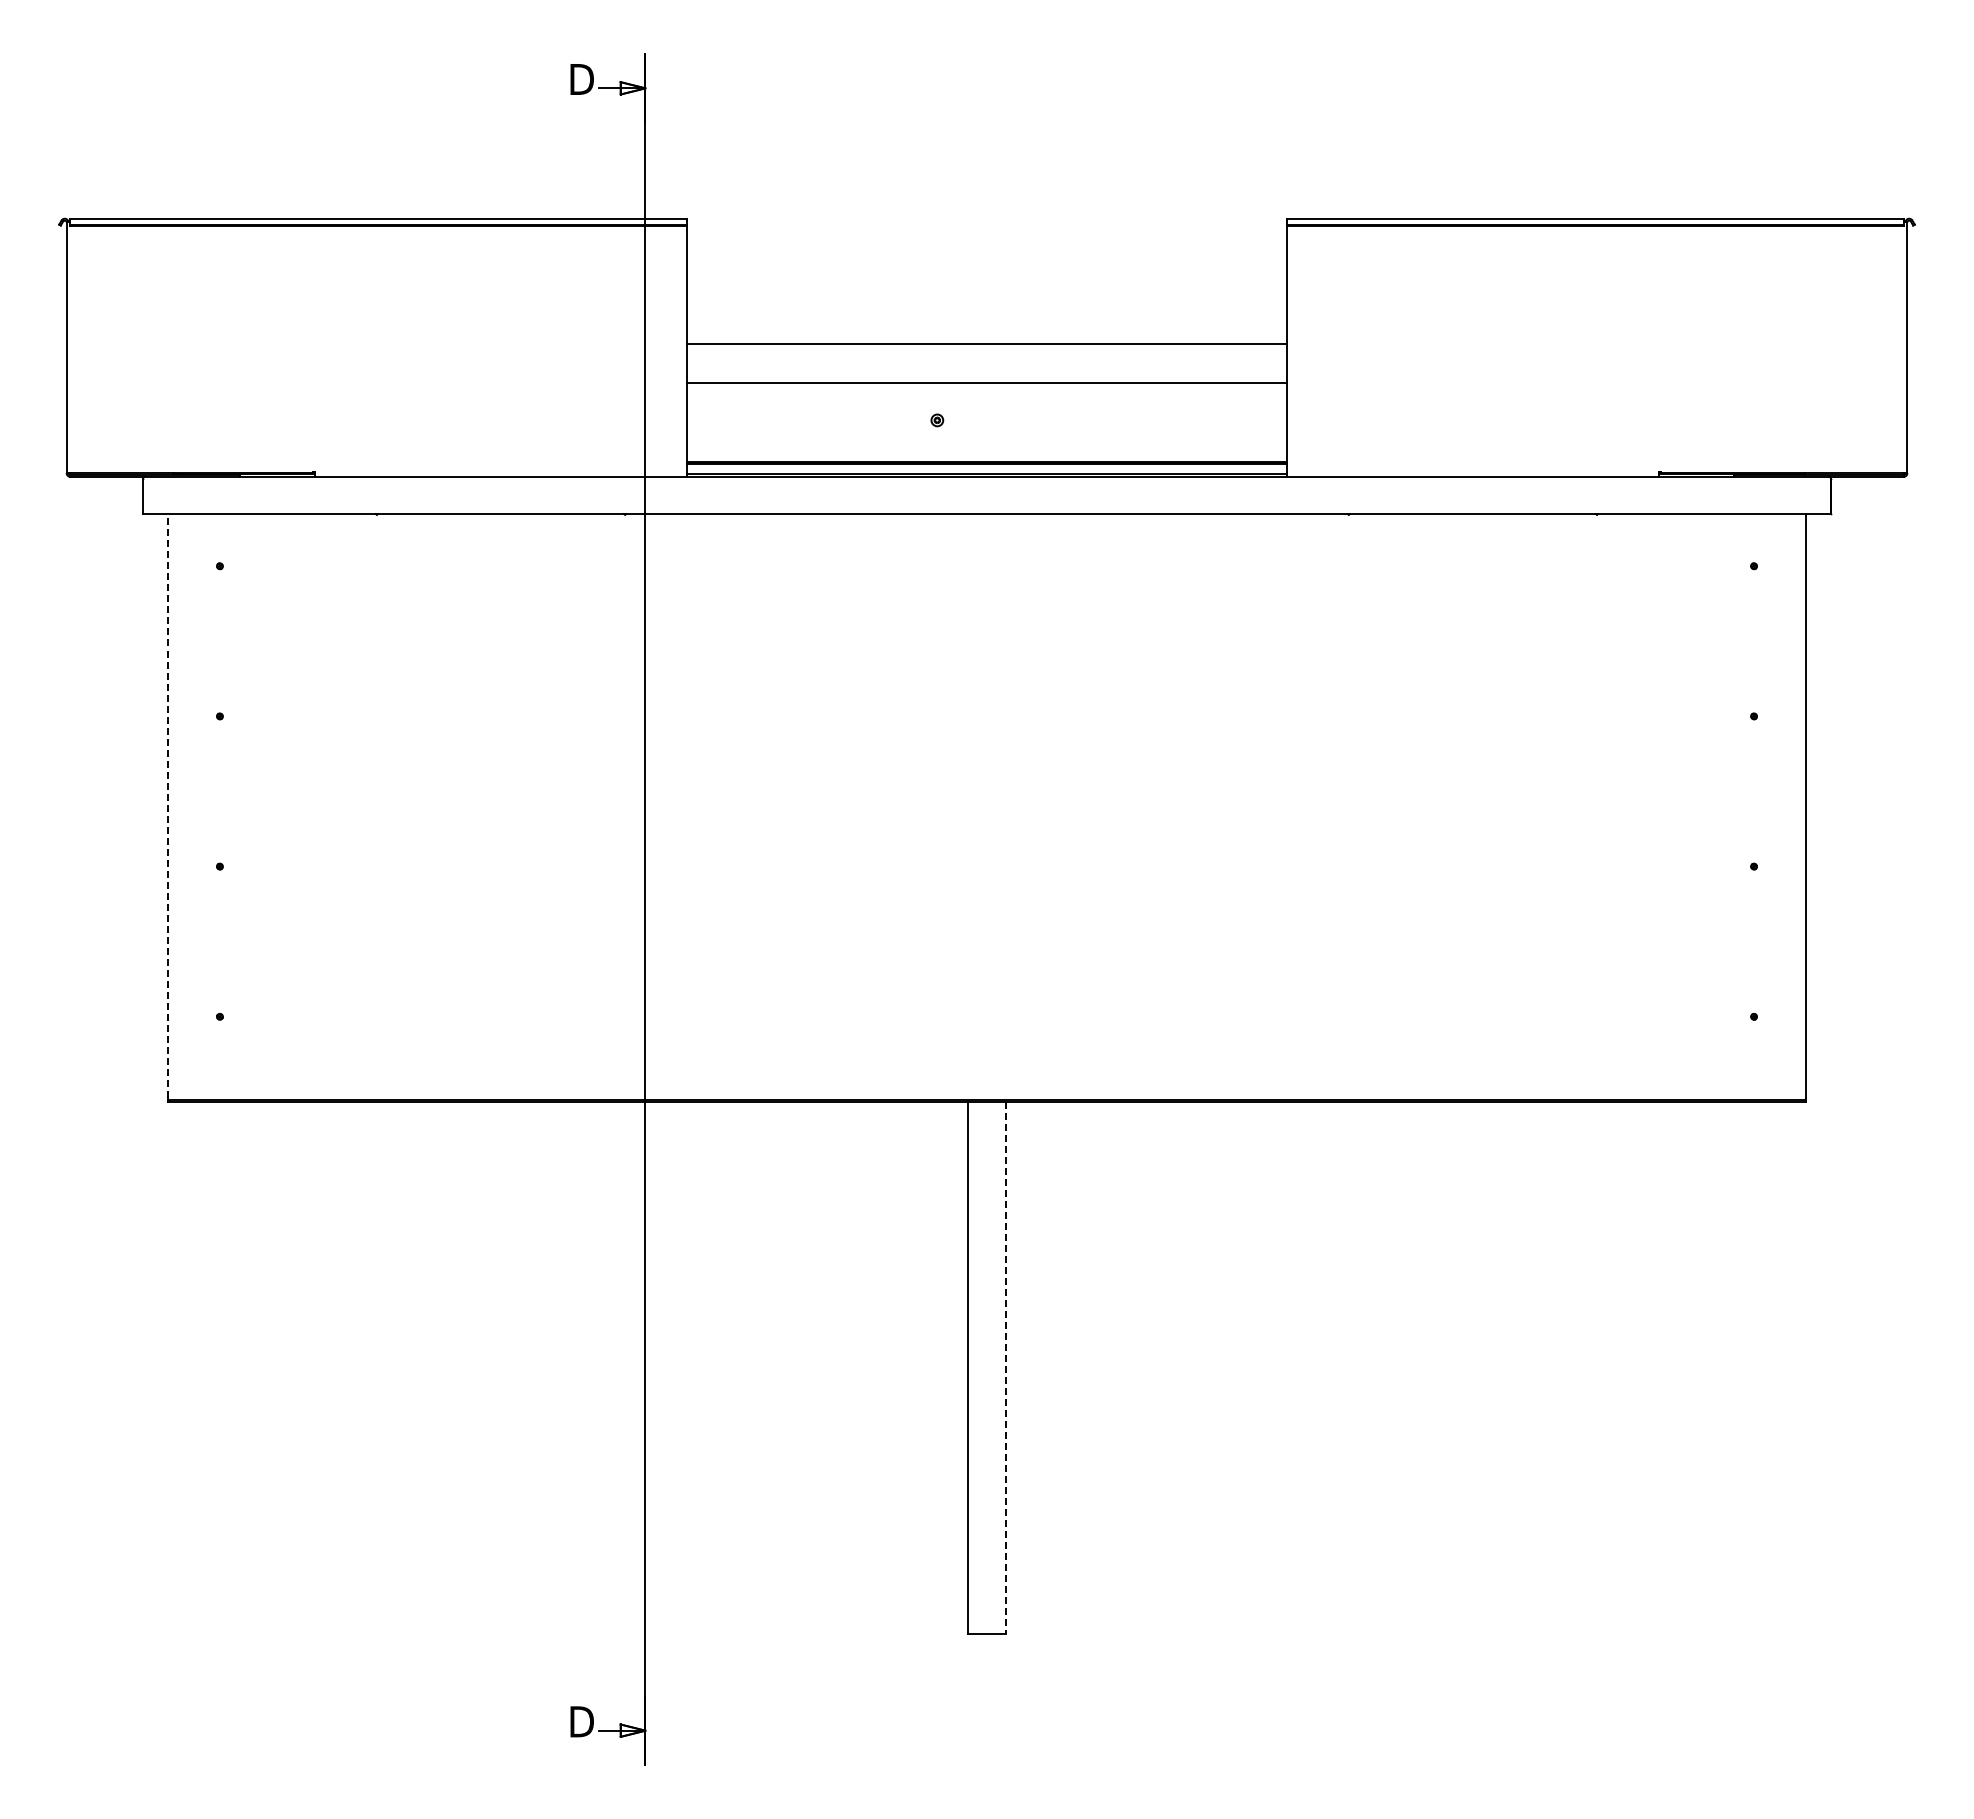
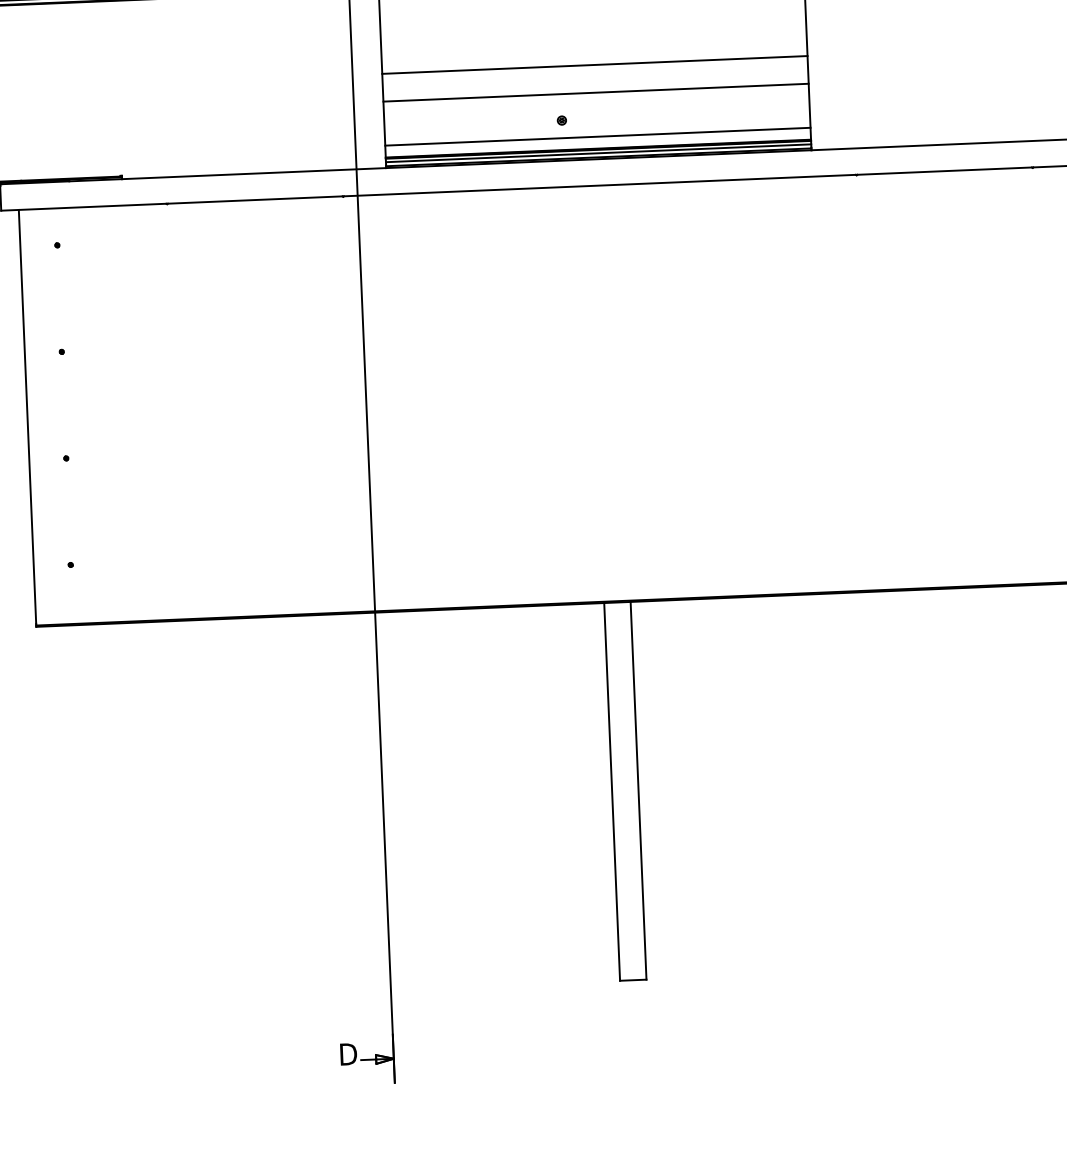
line: (986, 445) -> (597, 136), added
line: (986, 468) -> (598, 153), added
line: (167, 805) -> (27, 416), dashed -> solid
line: (1005, 1368) -> (638, 791), dashed -> solid

